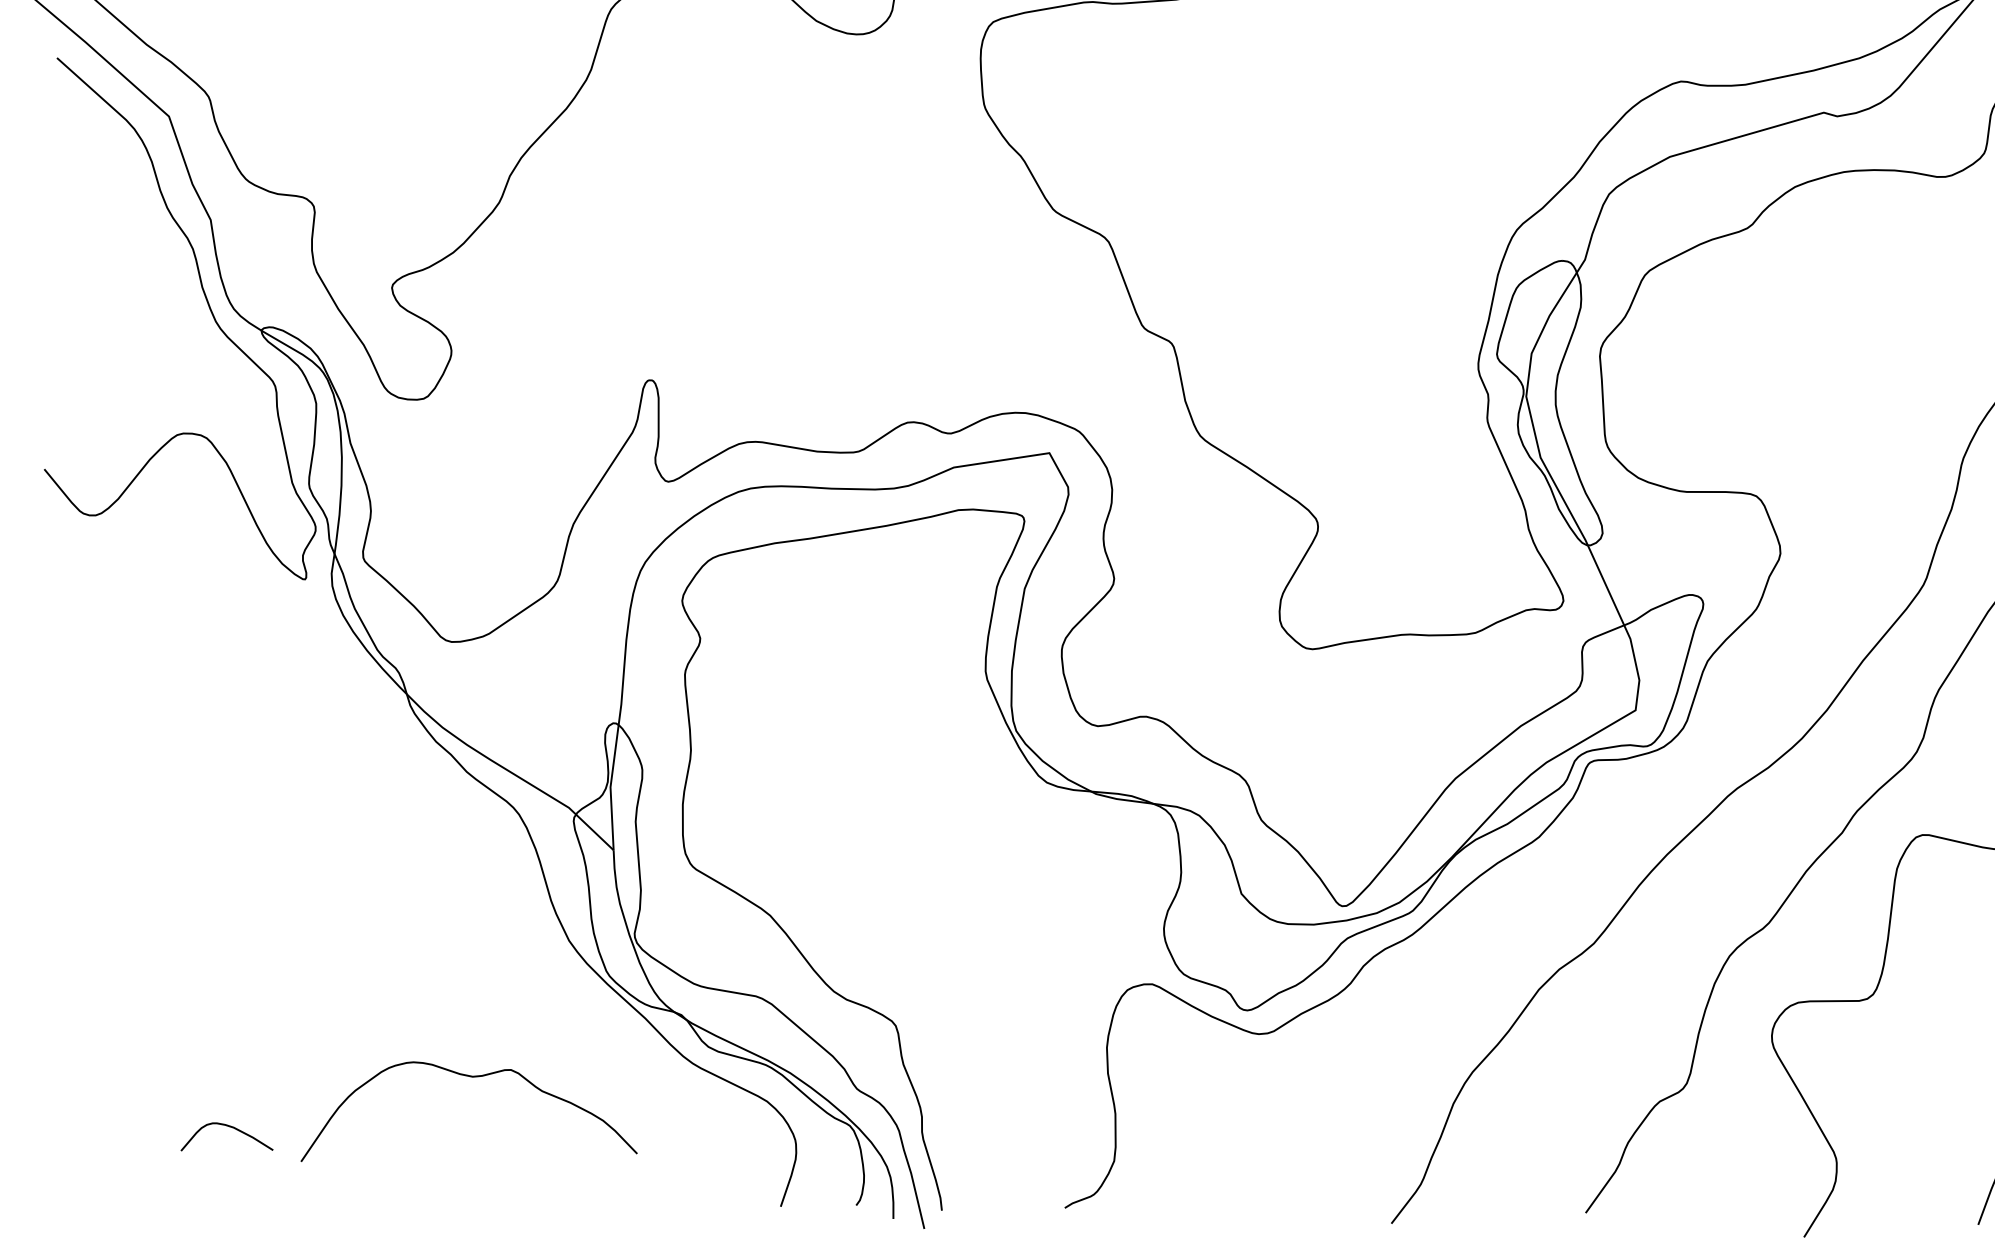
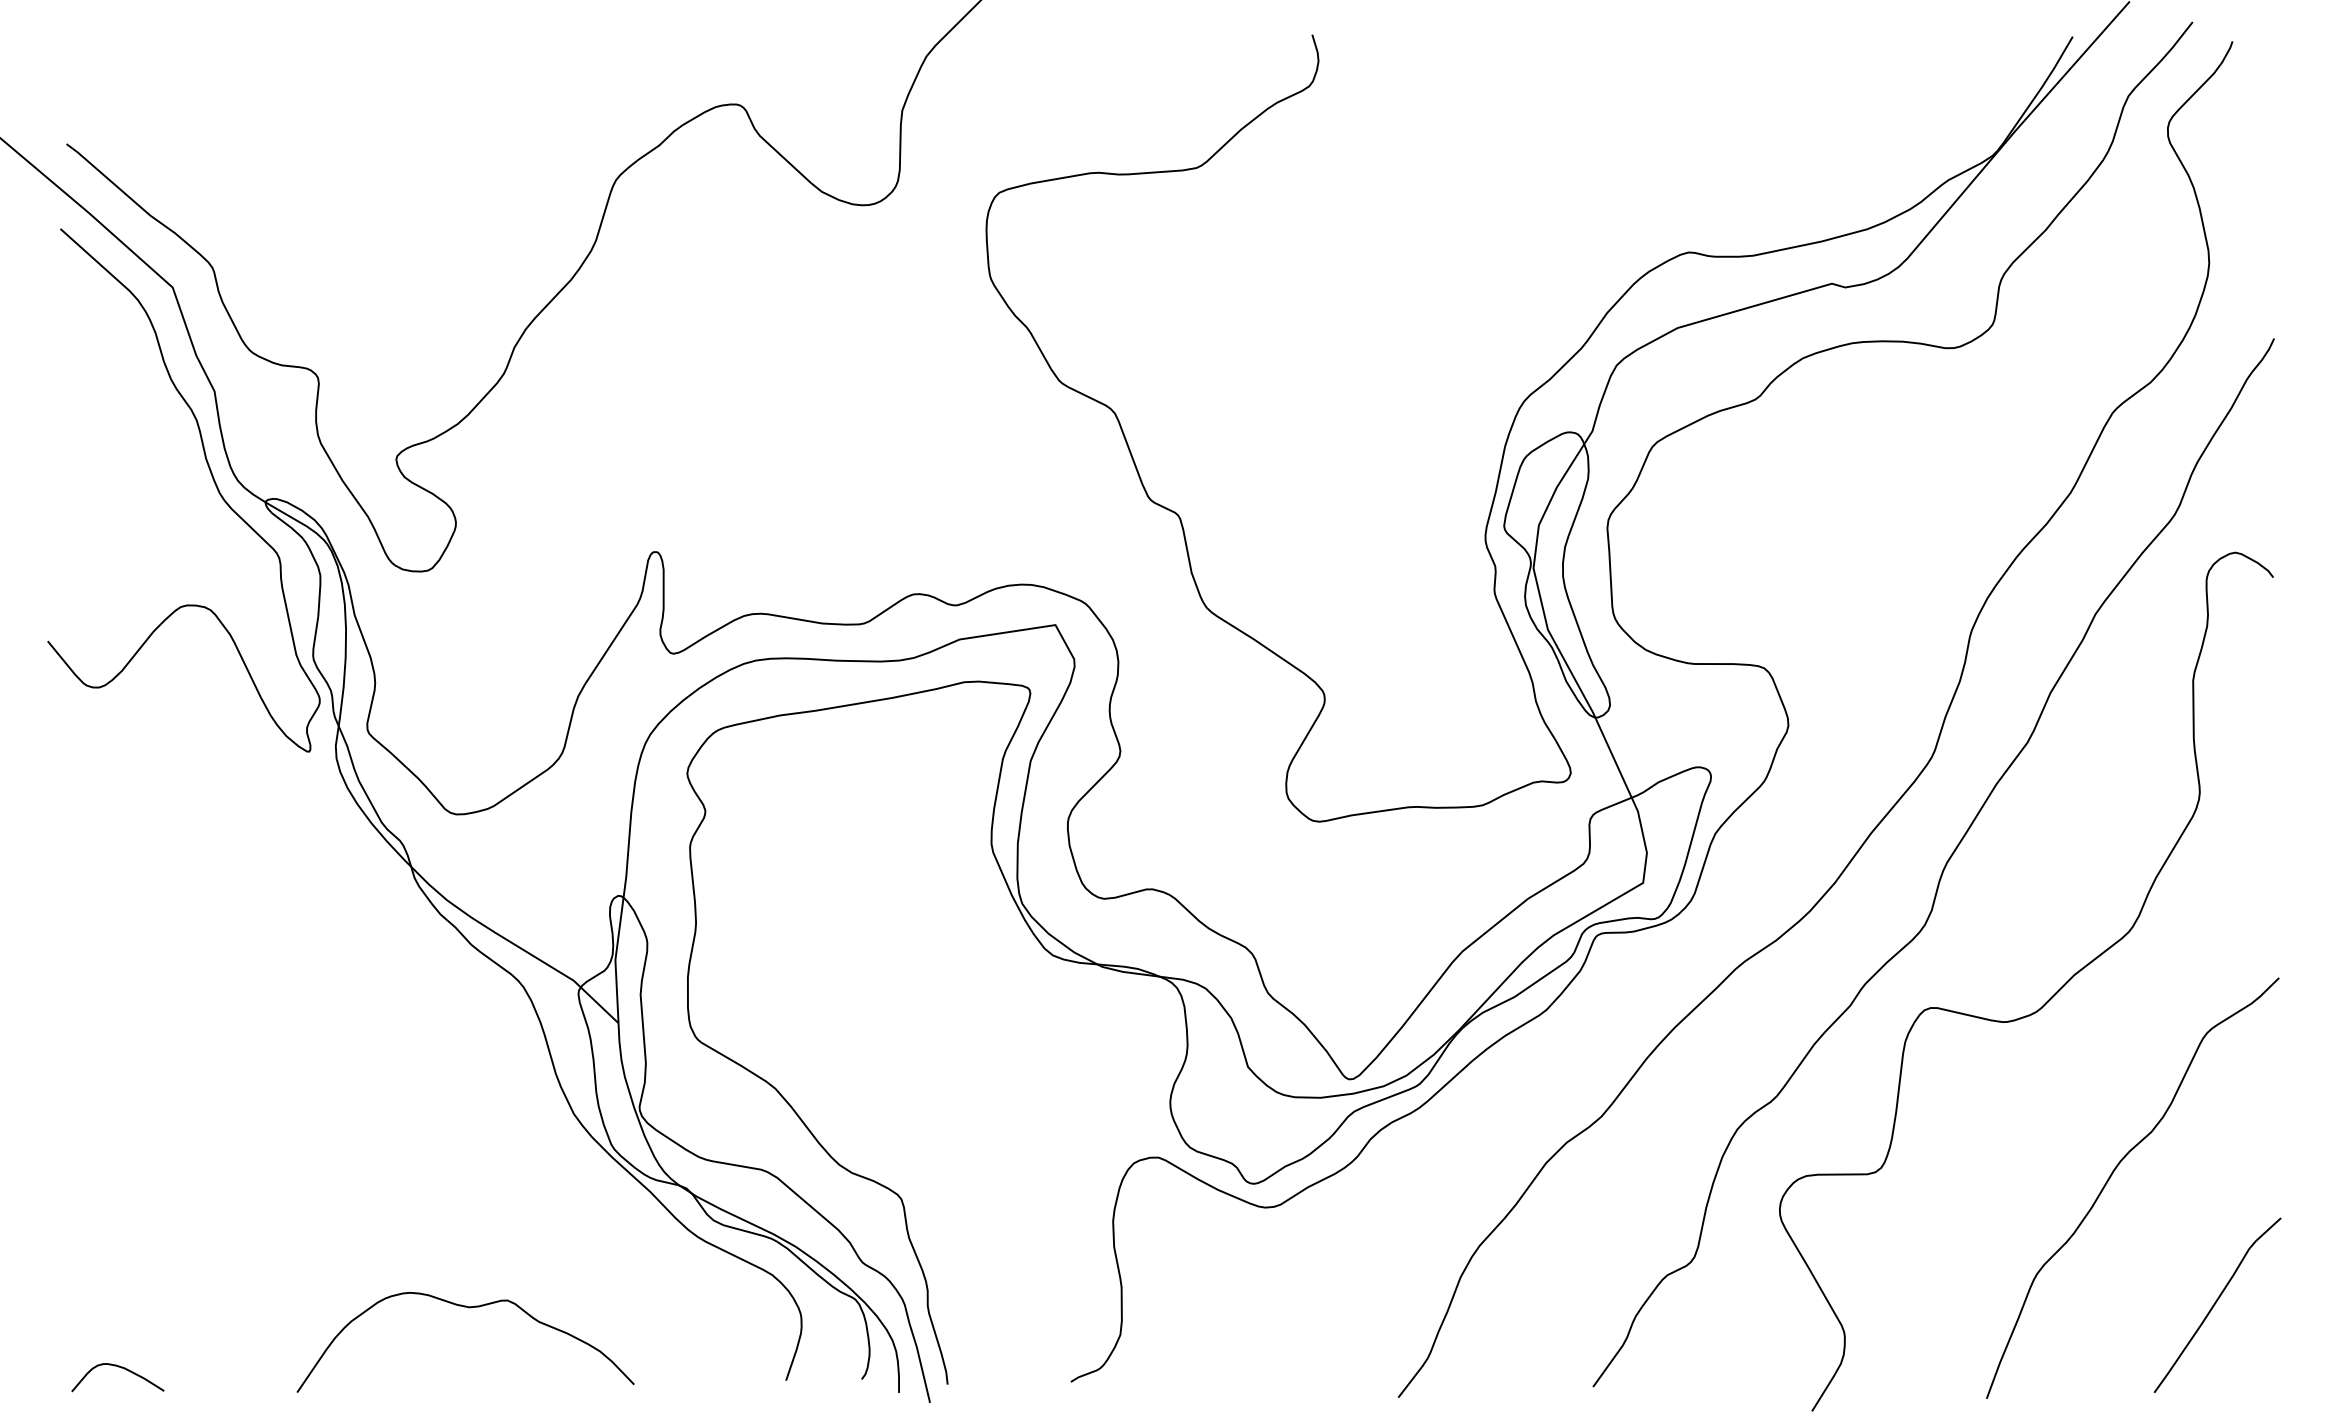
curve: (471, 1077) -> (468, 1308), moved
curve: (230, 1127) -> (121, 1368), moved

